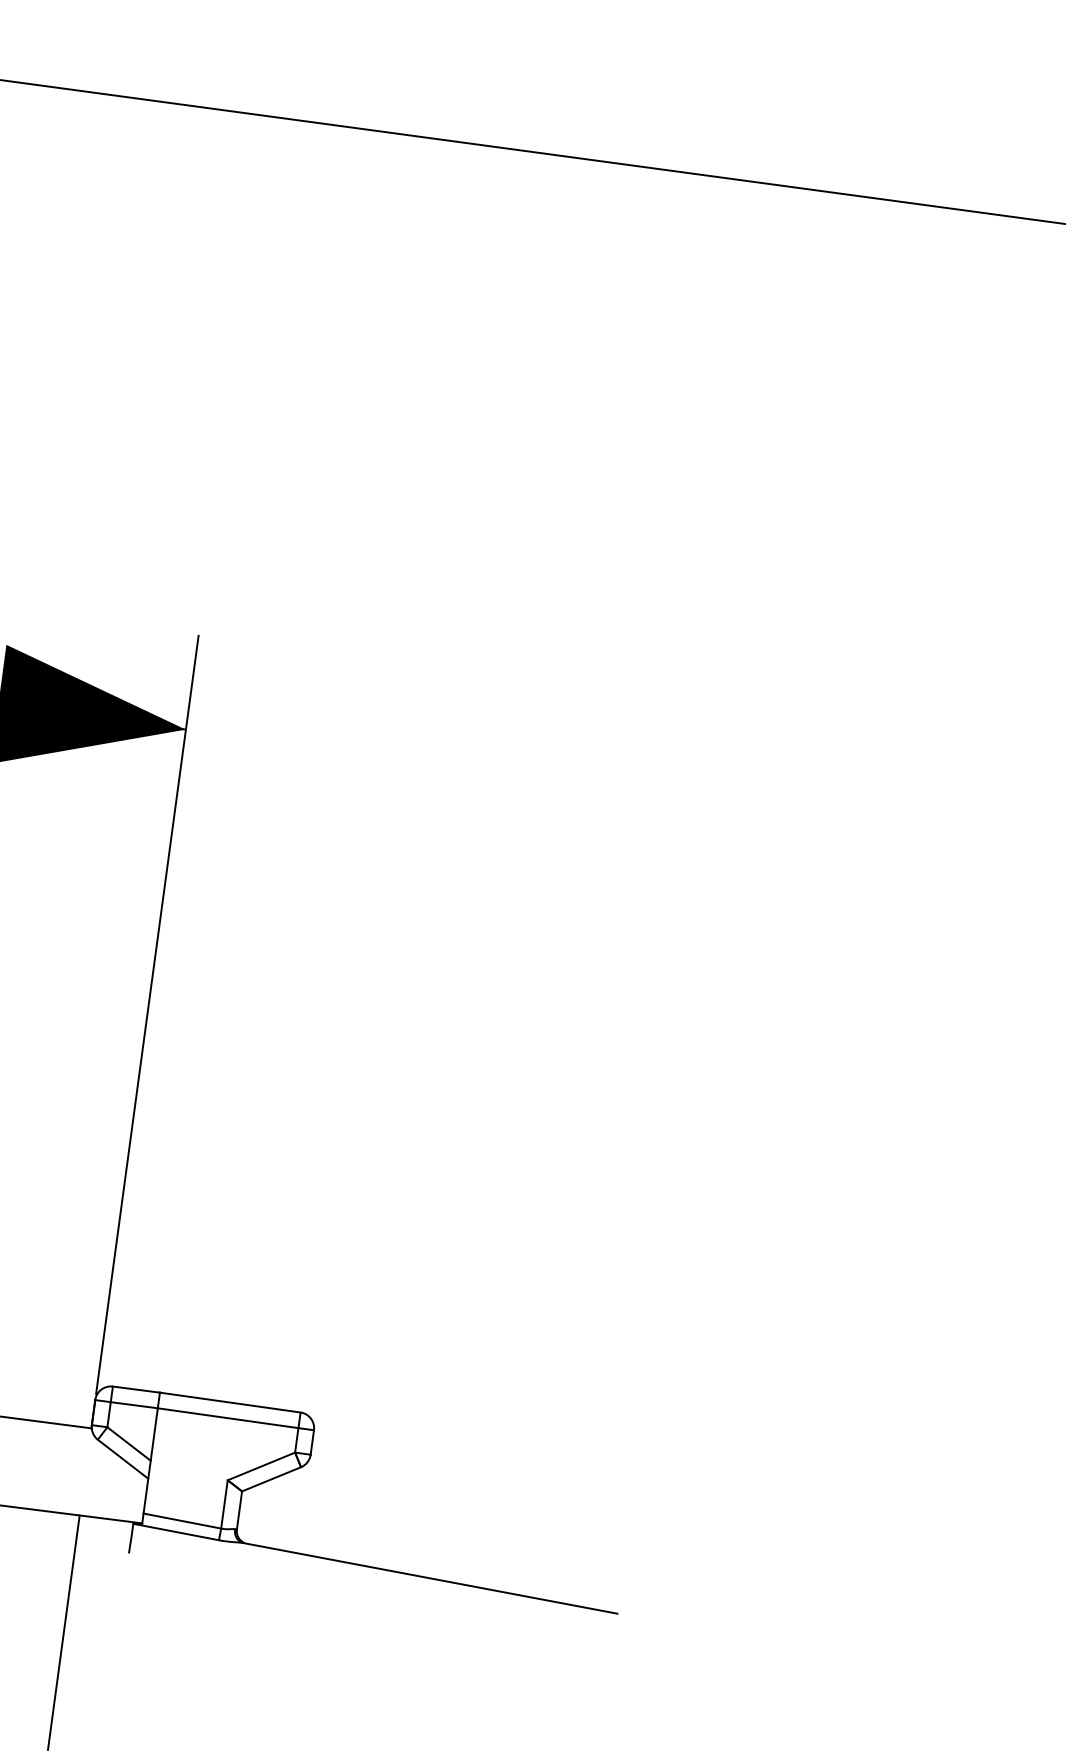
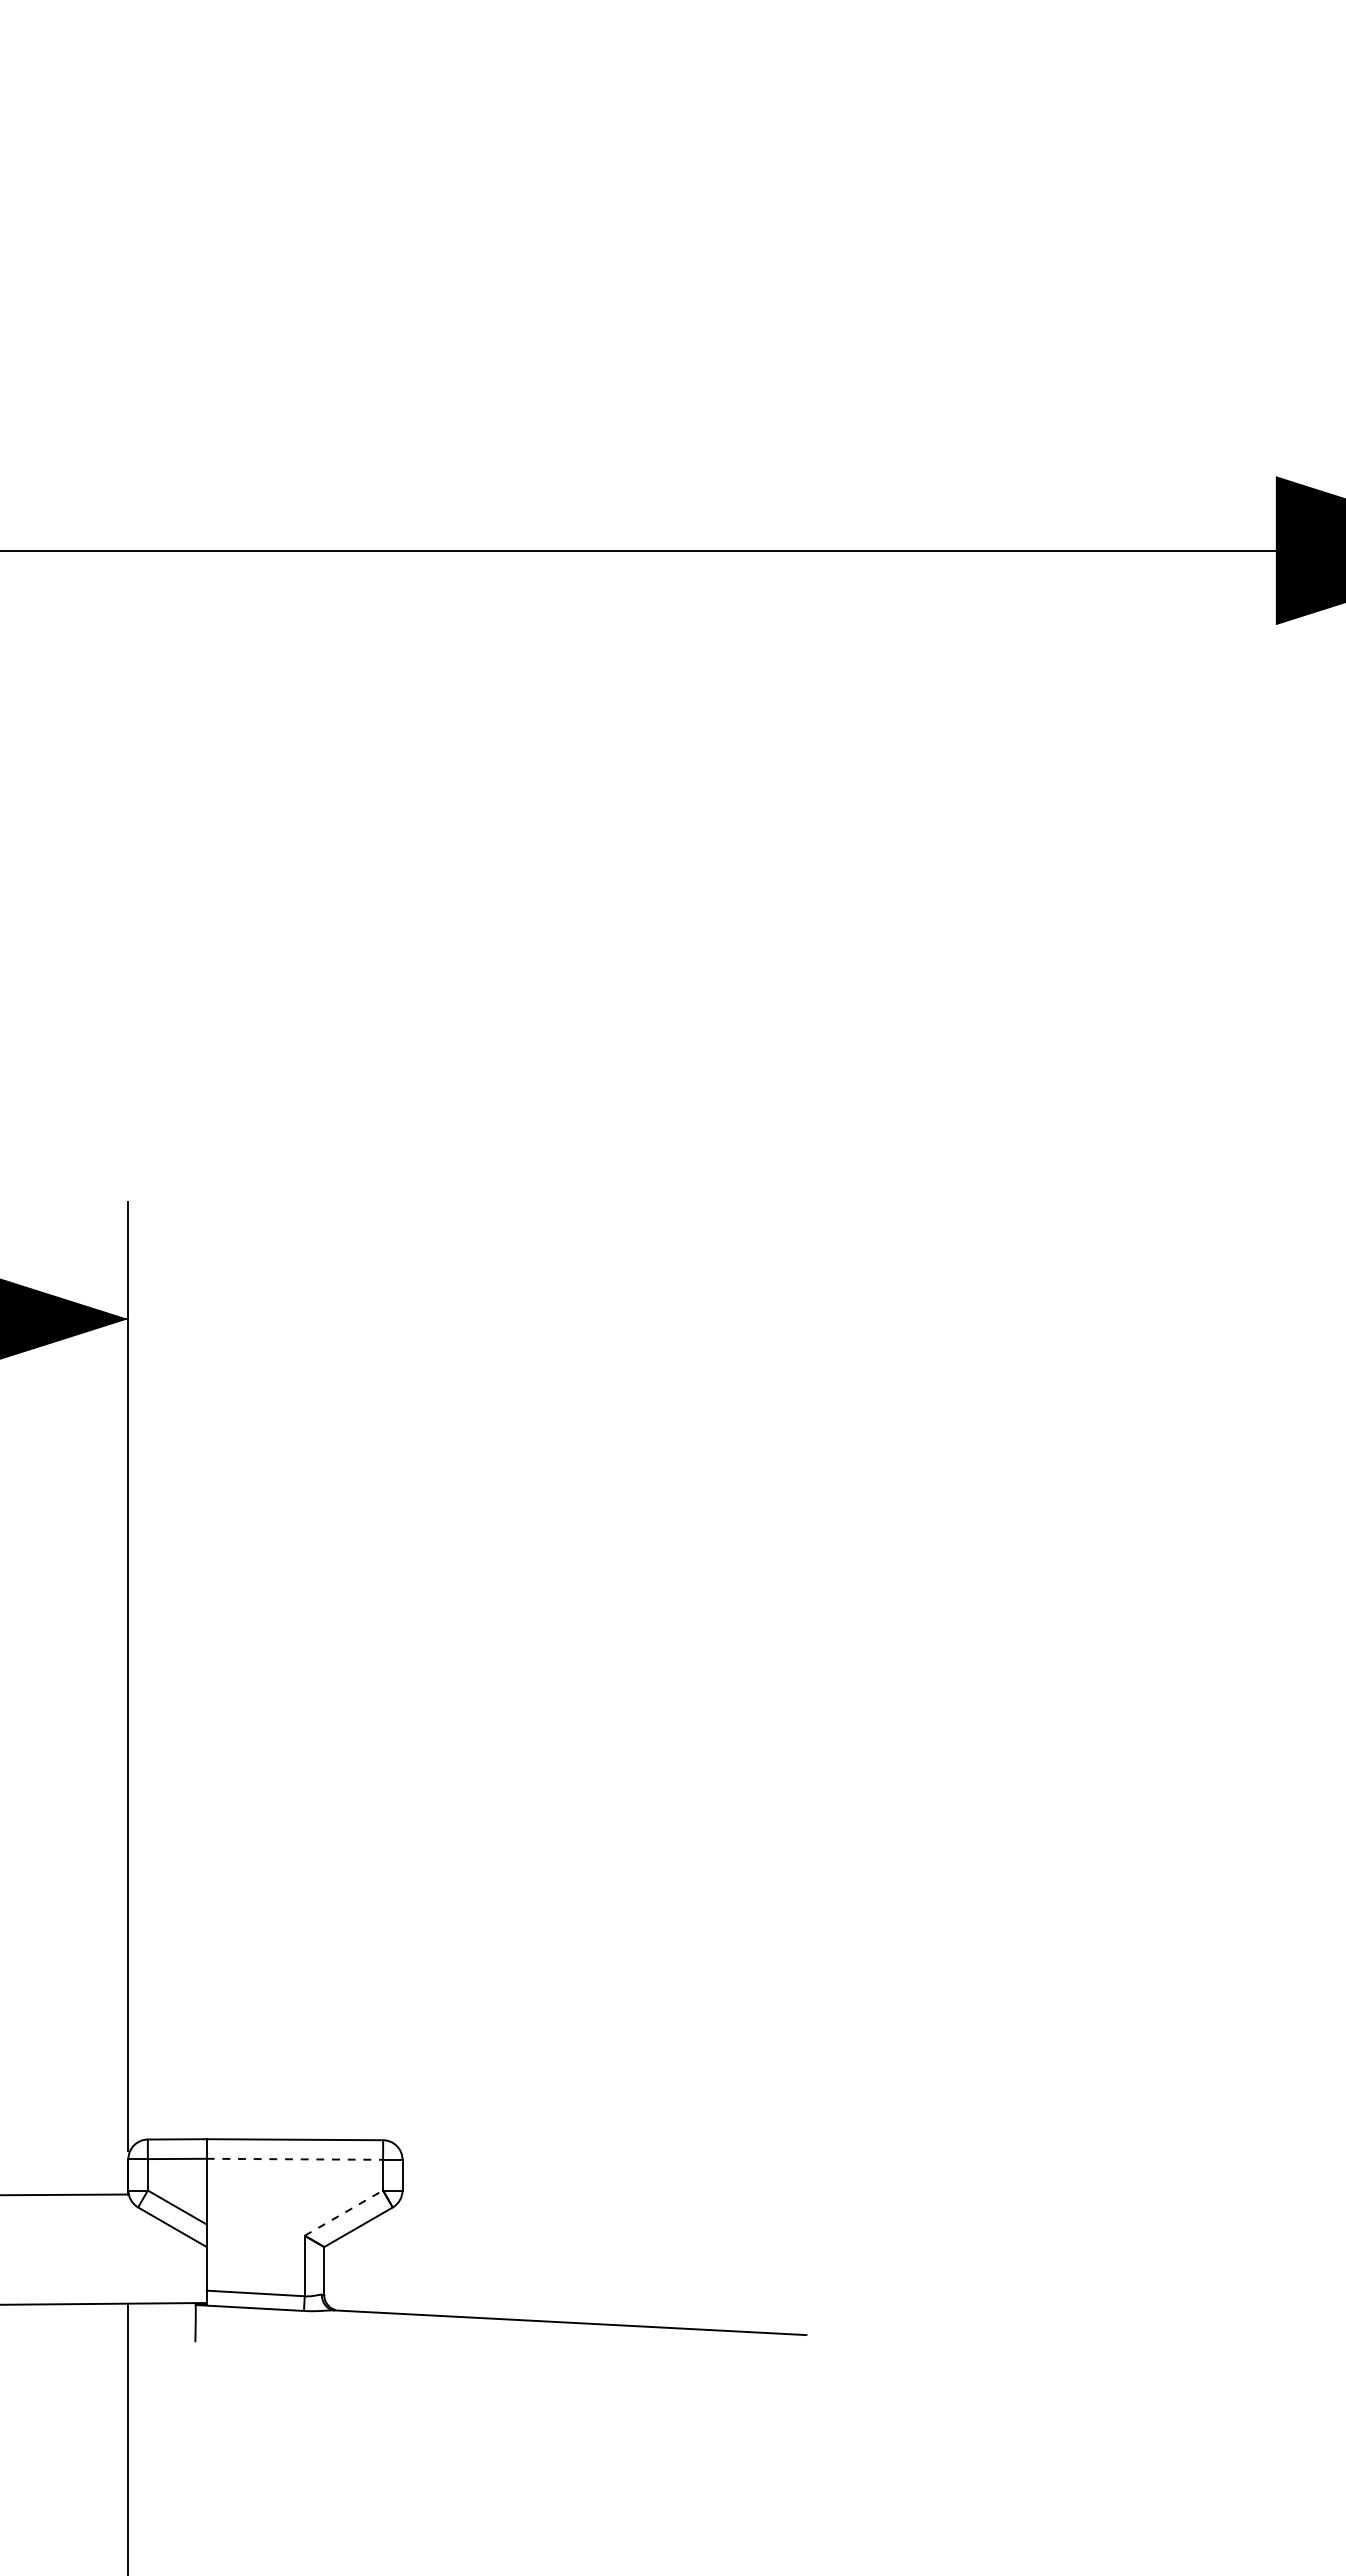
line: (228, 1418) -> (295, 2159), solid -> dashed
line: (261, 1466) -> (344, 2212), solid -> dashed

